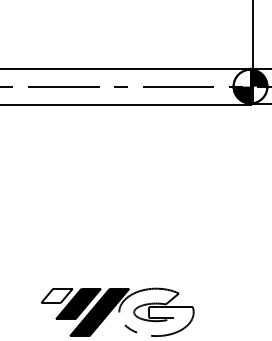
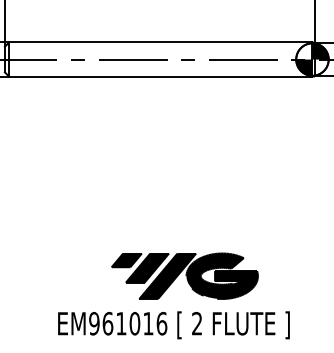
fill: (56, 295) -> (126, 260), added
fill: (155, 311) -> (221, 275), added

